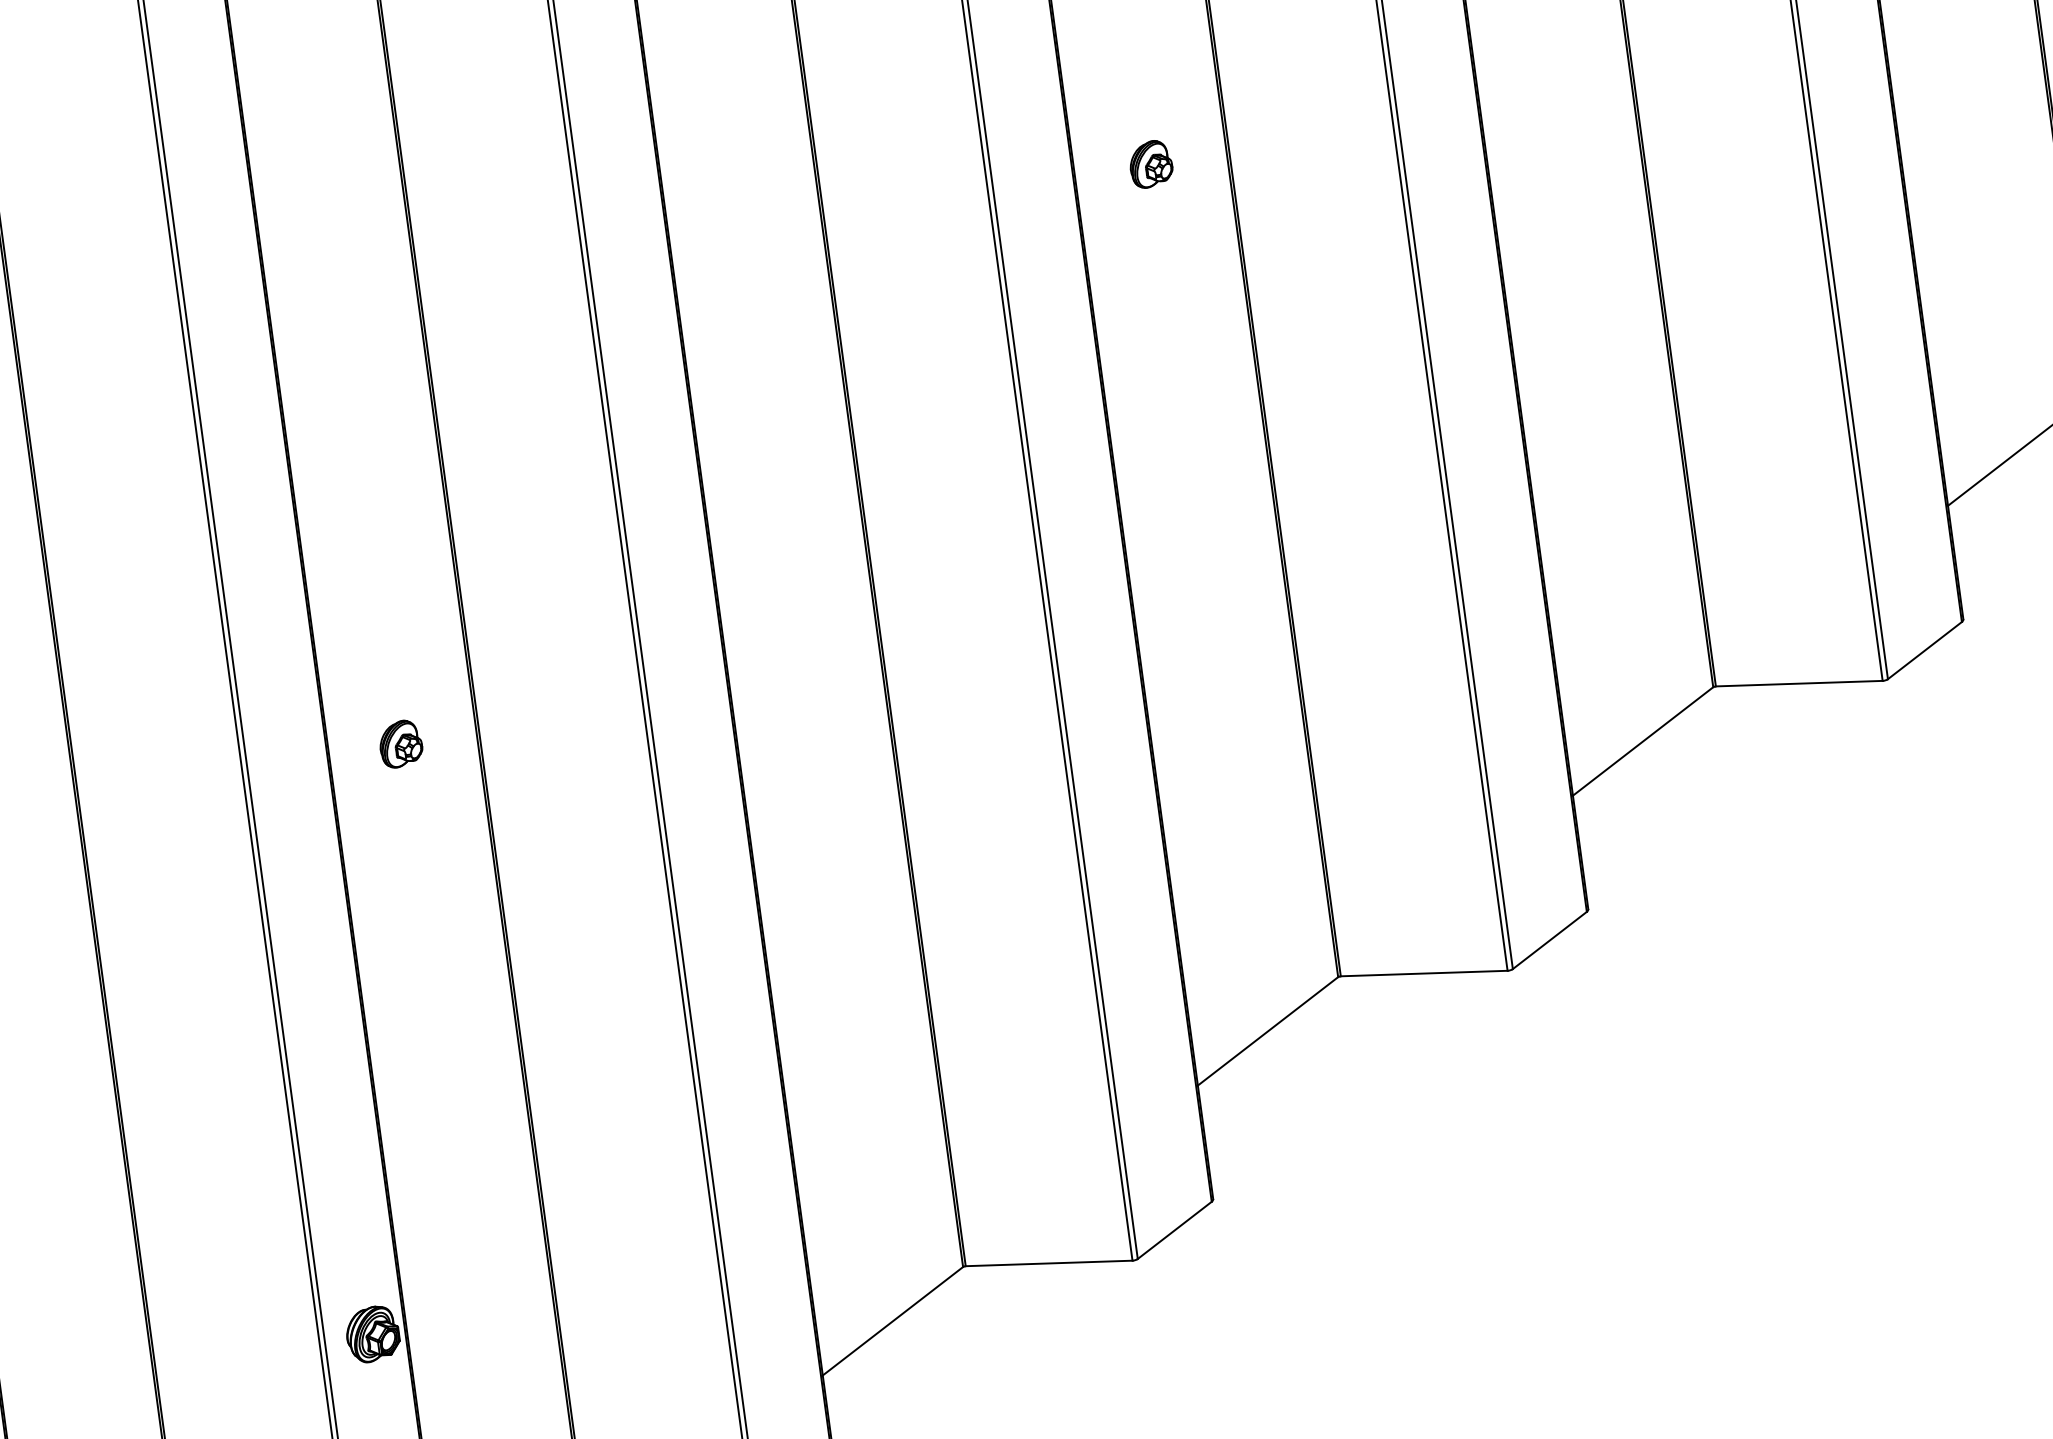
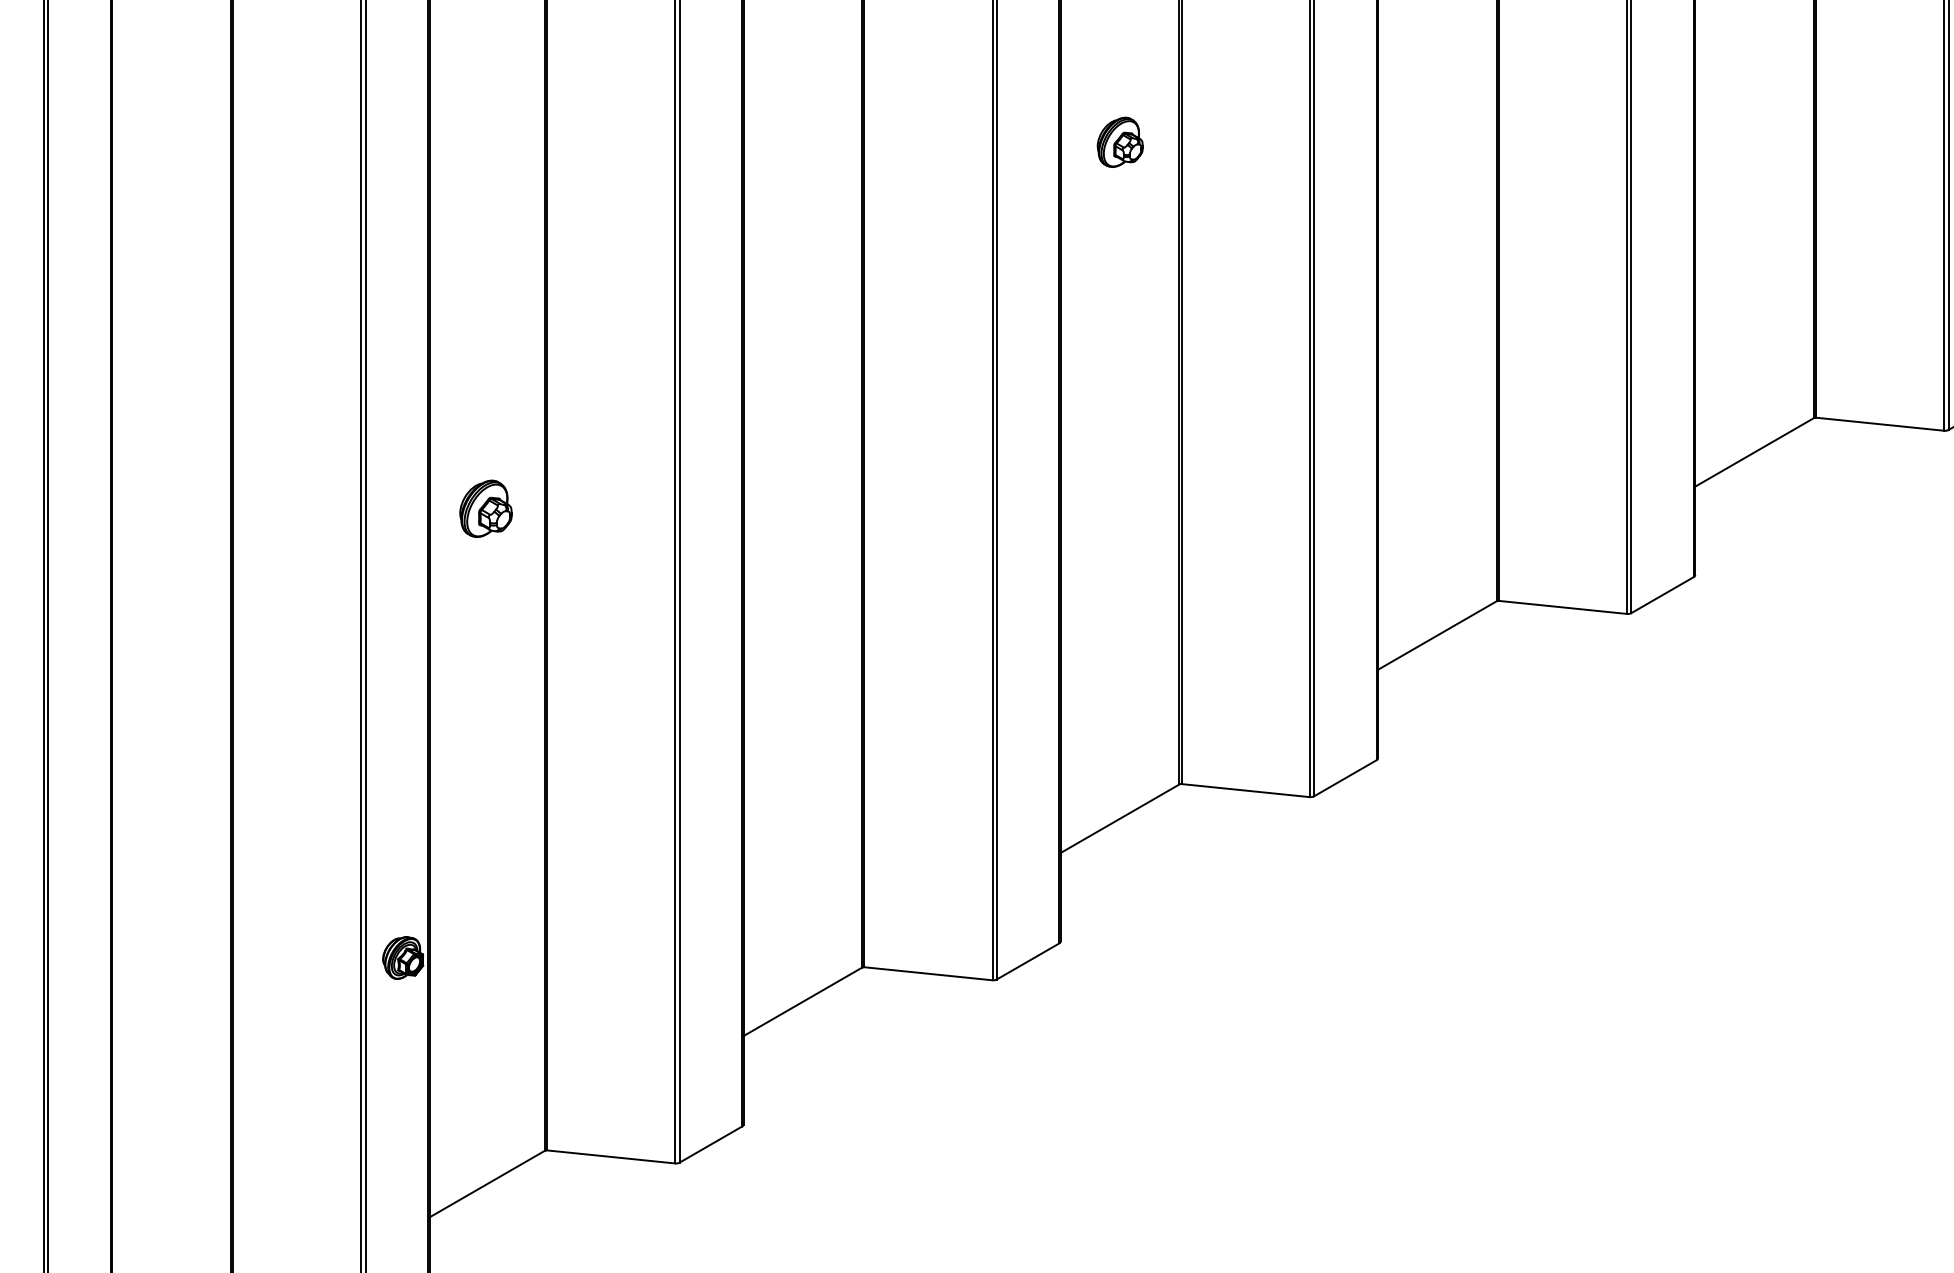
part: (1151, 164) -> (1120, 142), size x1.4
part: (400, 743) -> (485, 508), size x1.6

